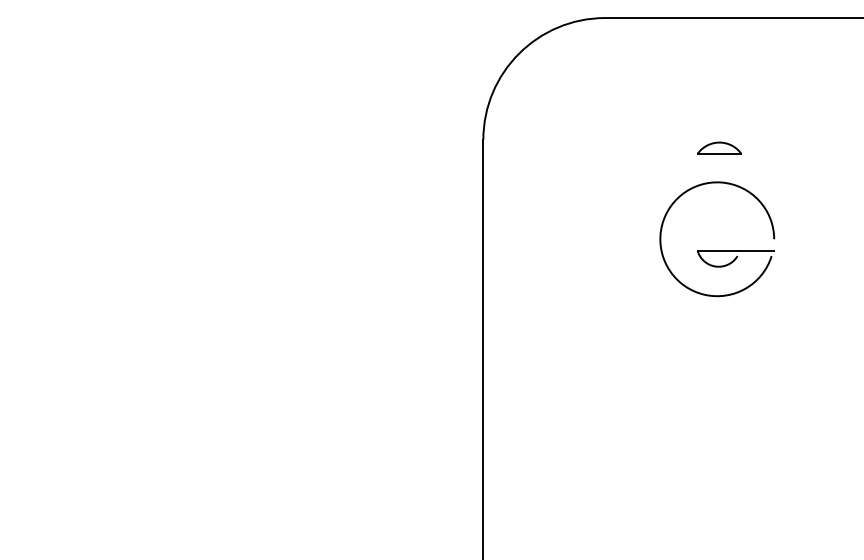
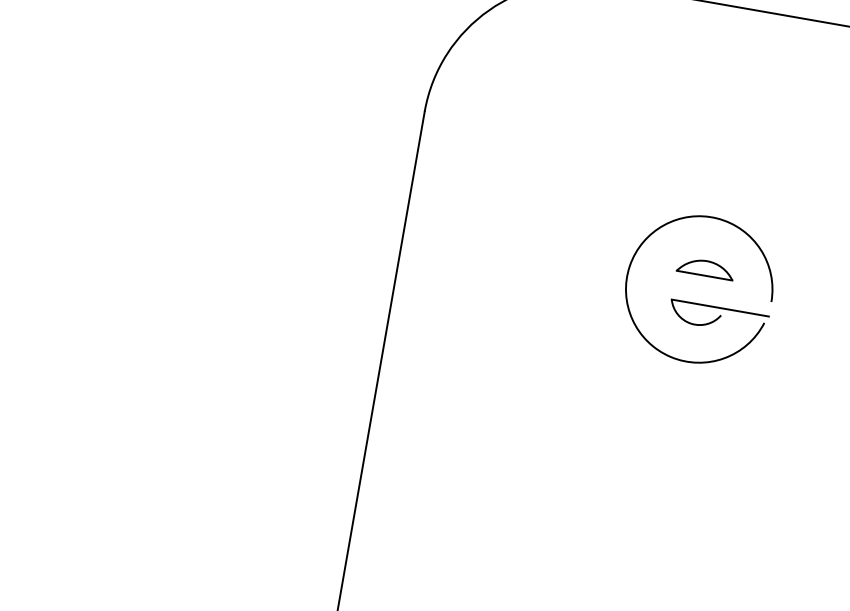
part: (719, 147) -> (706, 267), moved

